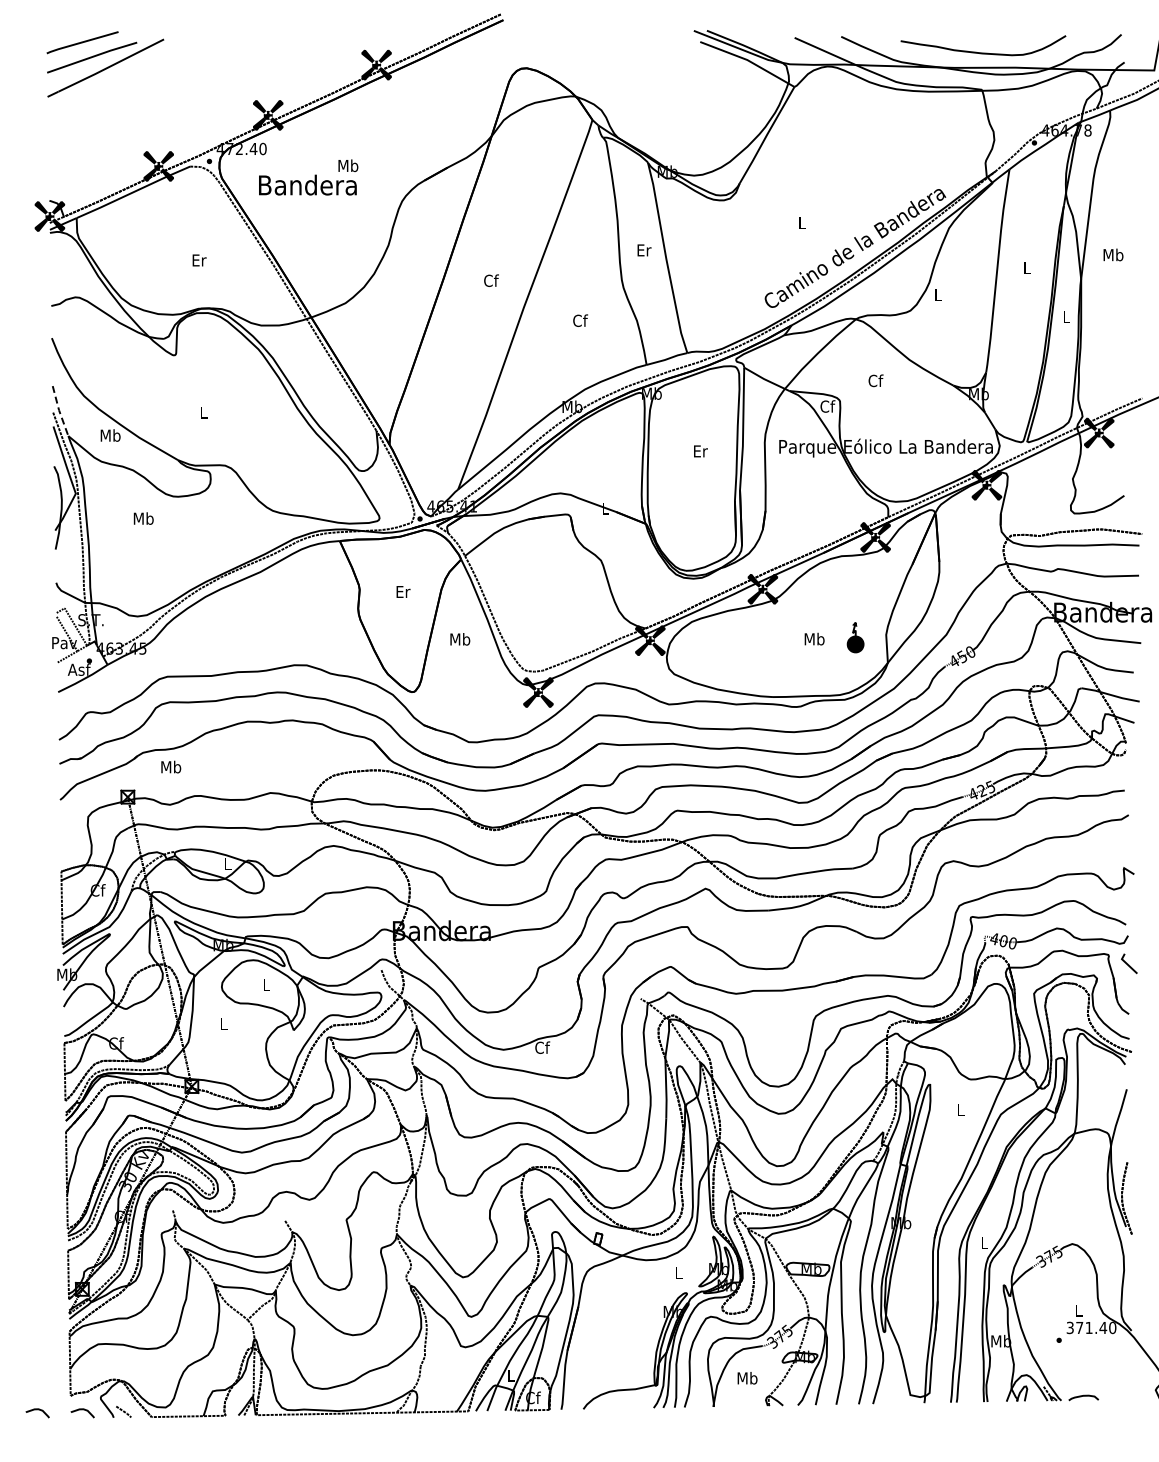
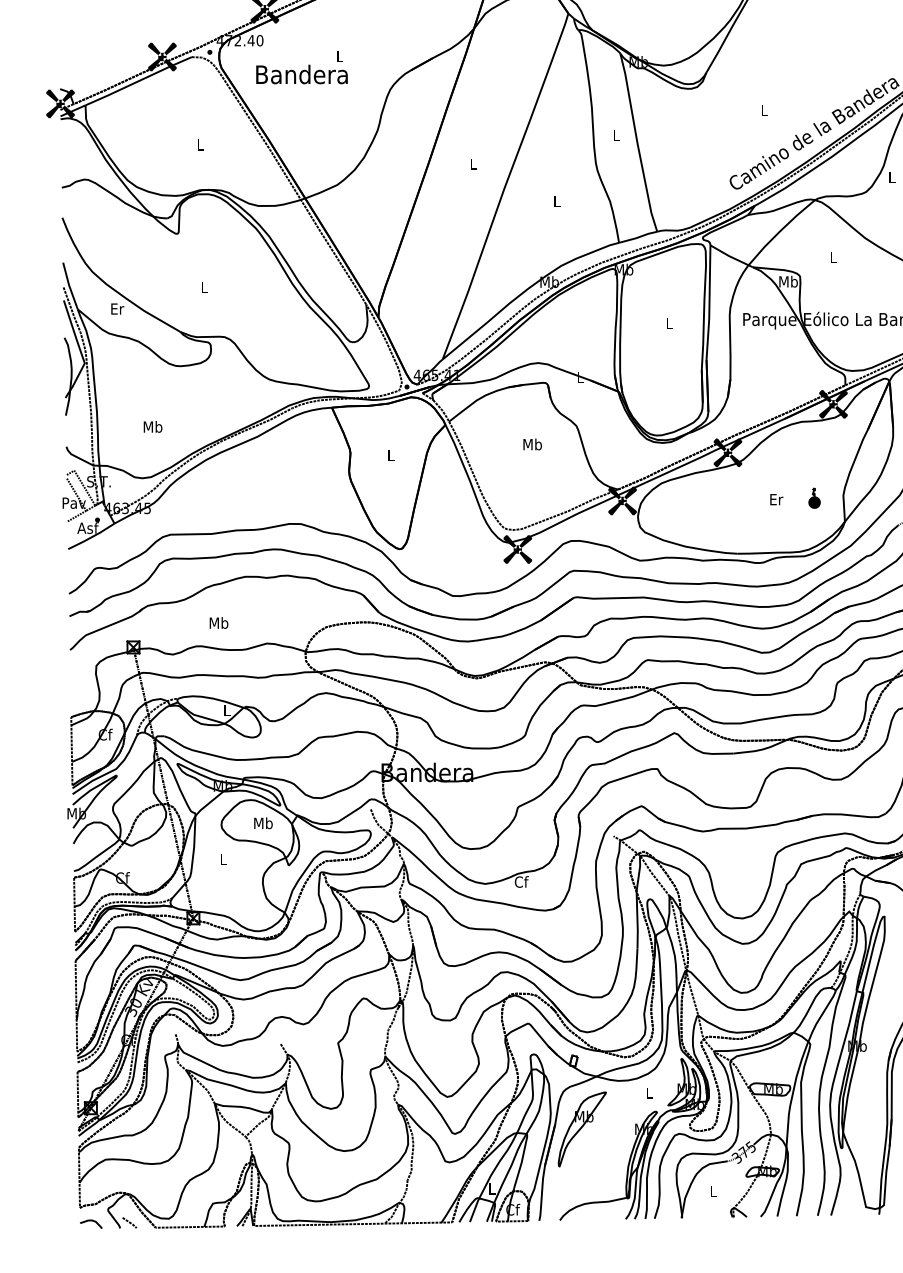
text: (348, 165) -> (340, 56), Mb -> L
text: (644, 250) -> (617, 135), Er -> L
text: (199, 260) -> (200, 145), Er -> L
text: (491, 280) -> (473, 163), Cf -> L
text: (580, 320) -> (557, 201), Cf -> L
text: (875, 380) -> (833, 257), Cf -> L
text: (827, 406) -> (788, 281), Cf -> Mb
line: (59, 411) -> (69, 286), dashed -> solid
text: (110, 435) -> (117, 308), Mb -> Er
text: (700, 451) -> (669, 323), Er -> L
text: (143, 518) -> (152, 426), moved
text: (403, 591) -> (391, 454), Er -> L
part: (854, 637) -> (813, 497), size x0.71
text: (814, 638) -> (776, 498), Mb -> Er
text: (460, 639) -> (532, 444), moved
text: (171, 766) -> (219, 622), moved
text: (266, 984) -> (263, 822), L -> Mb
part: (607, 1311) -> (582, 1128), added
text: (747, 1378) -> (713, 1191), Mb -> L
curve: (37, 1410) -> (48, 1221), removed

